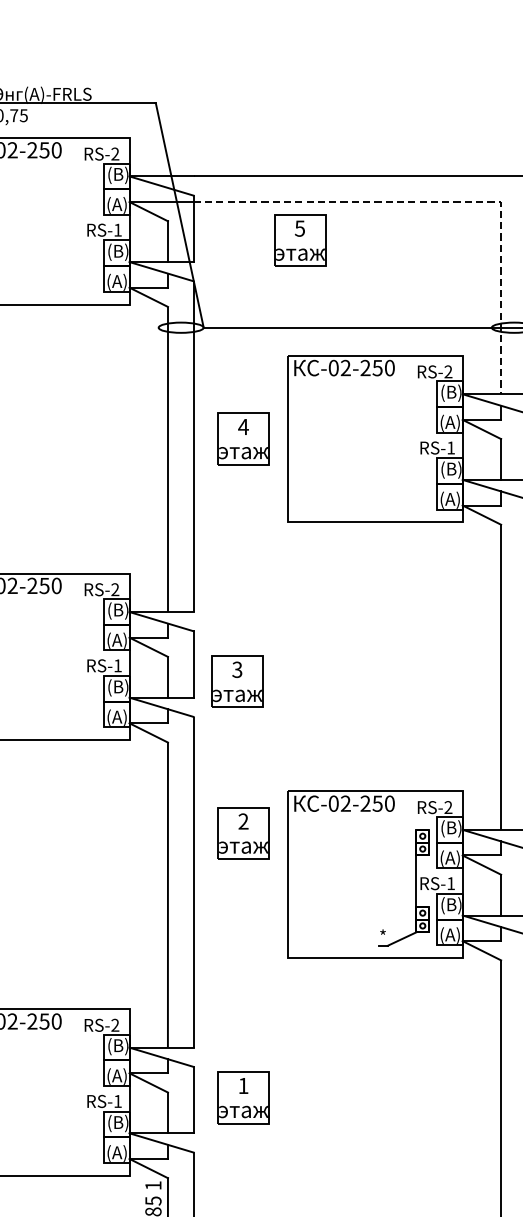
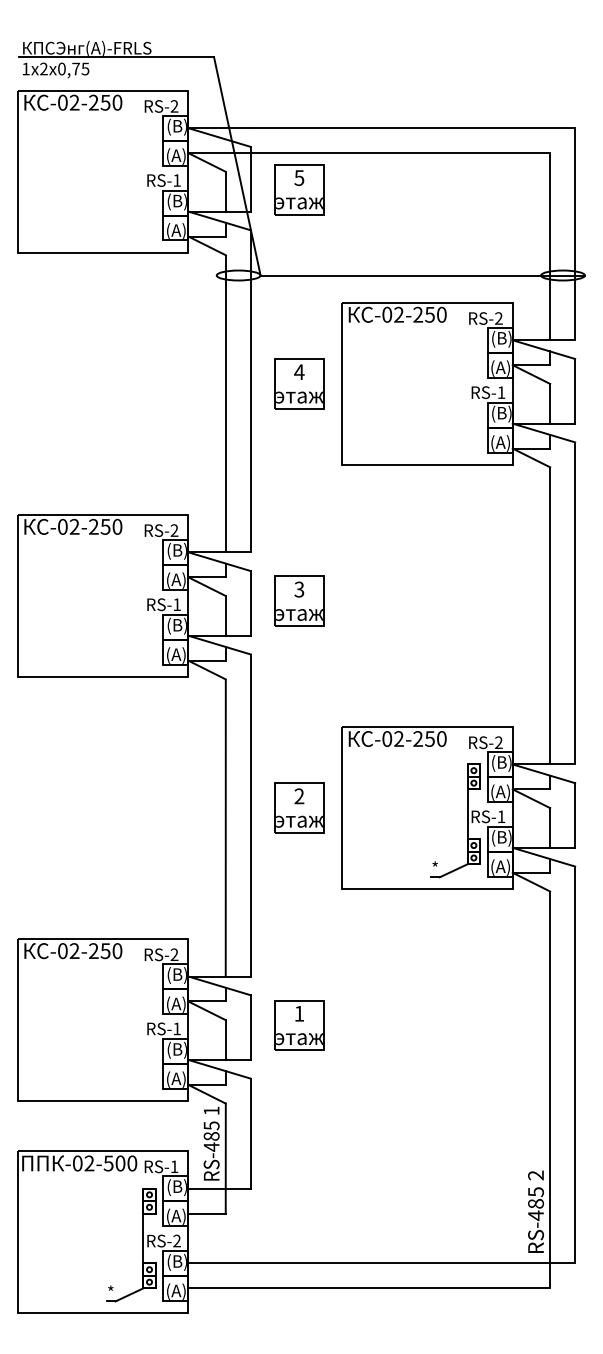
line: (444, 202) -> (495, 153), dashed -> solid
part: (300, 240) -> (299, 189), moved
part: (237, 681) -> (299, 600), moved
part: (243, 833) -> (299, 807), moved

